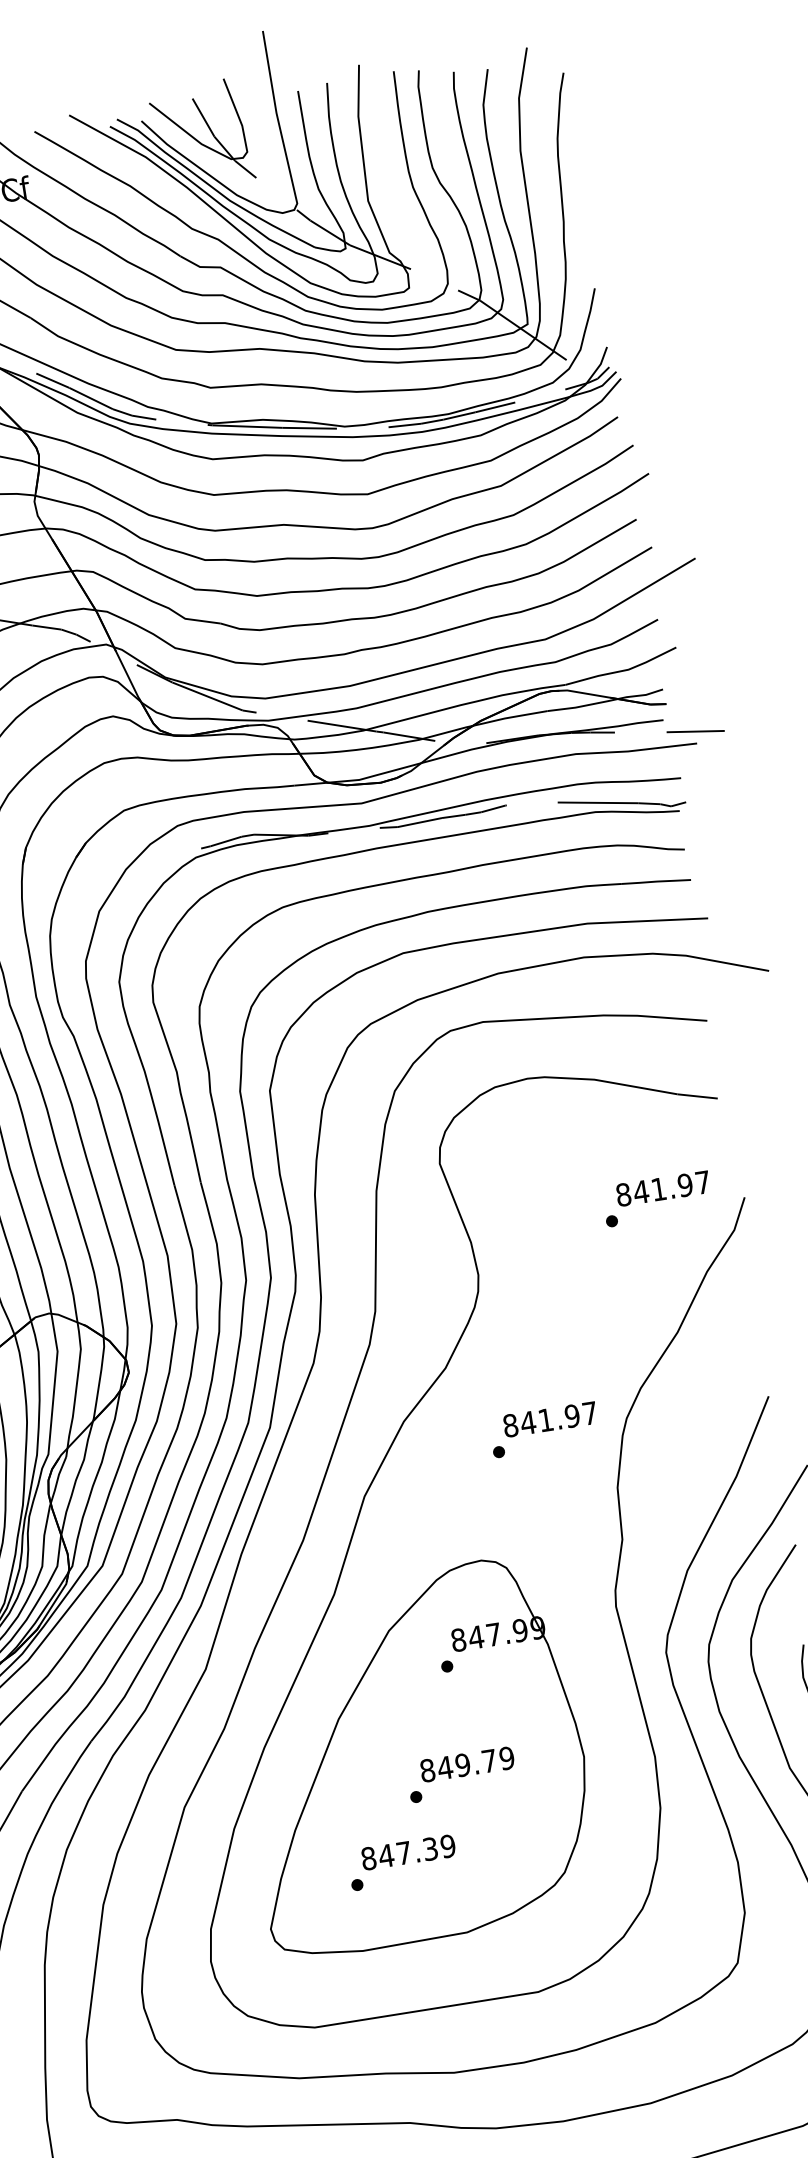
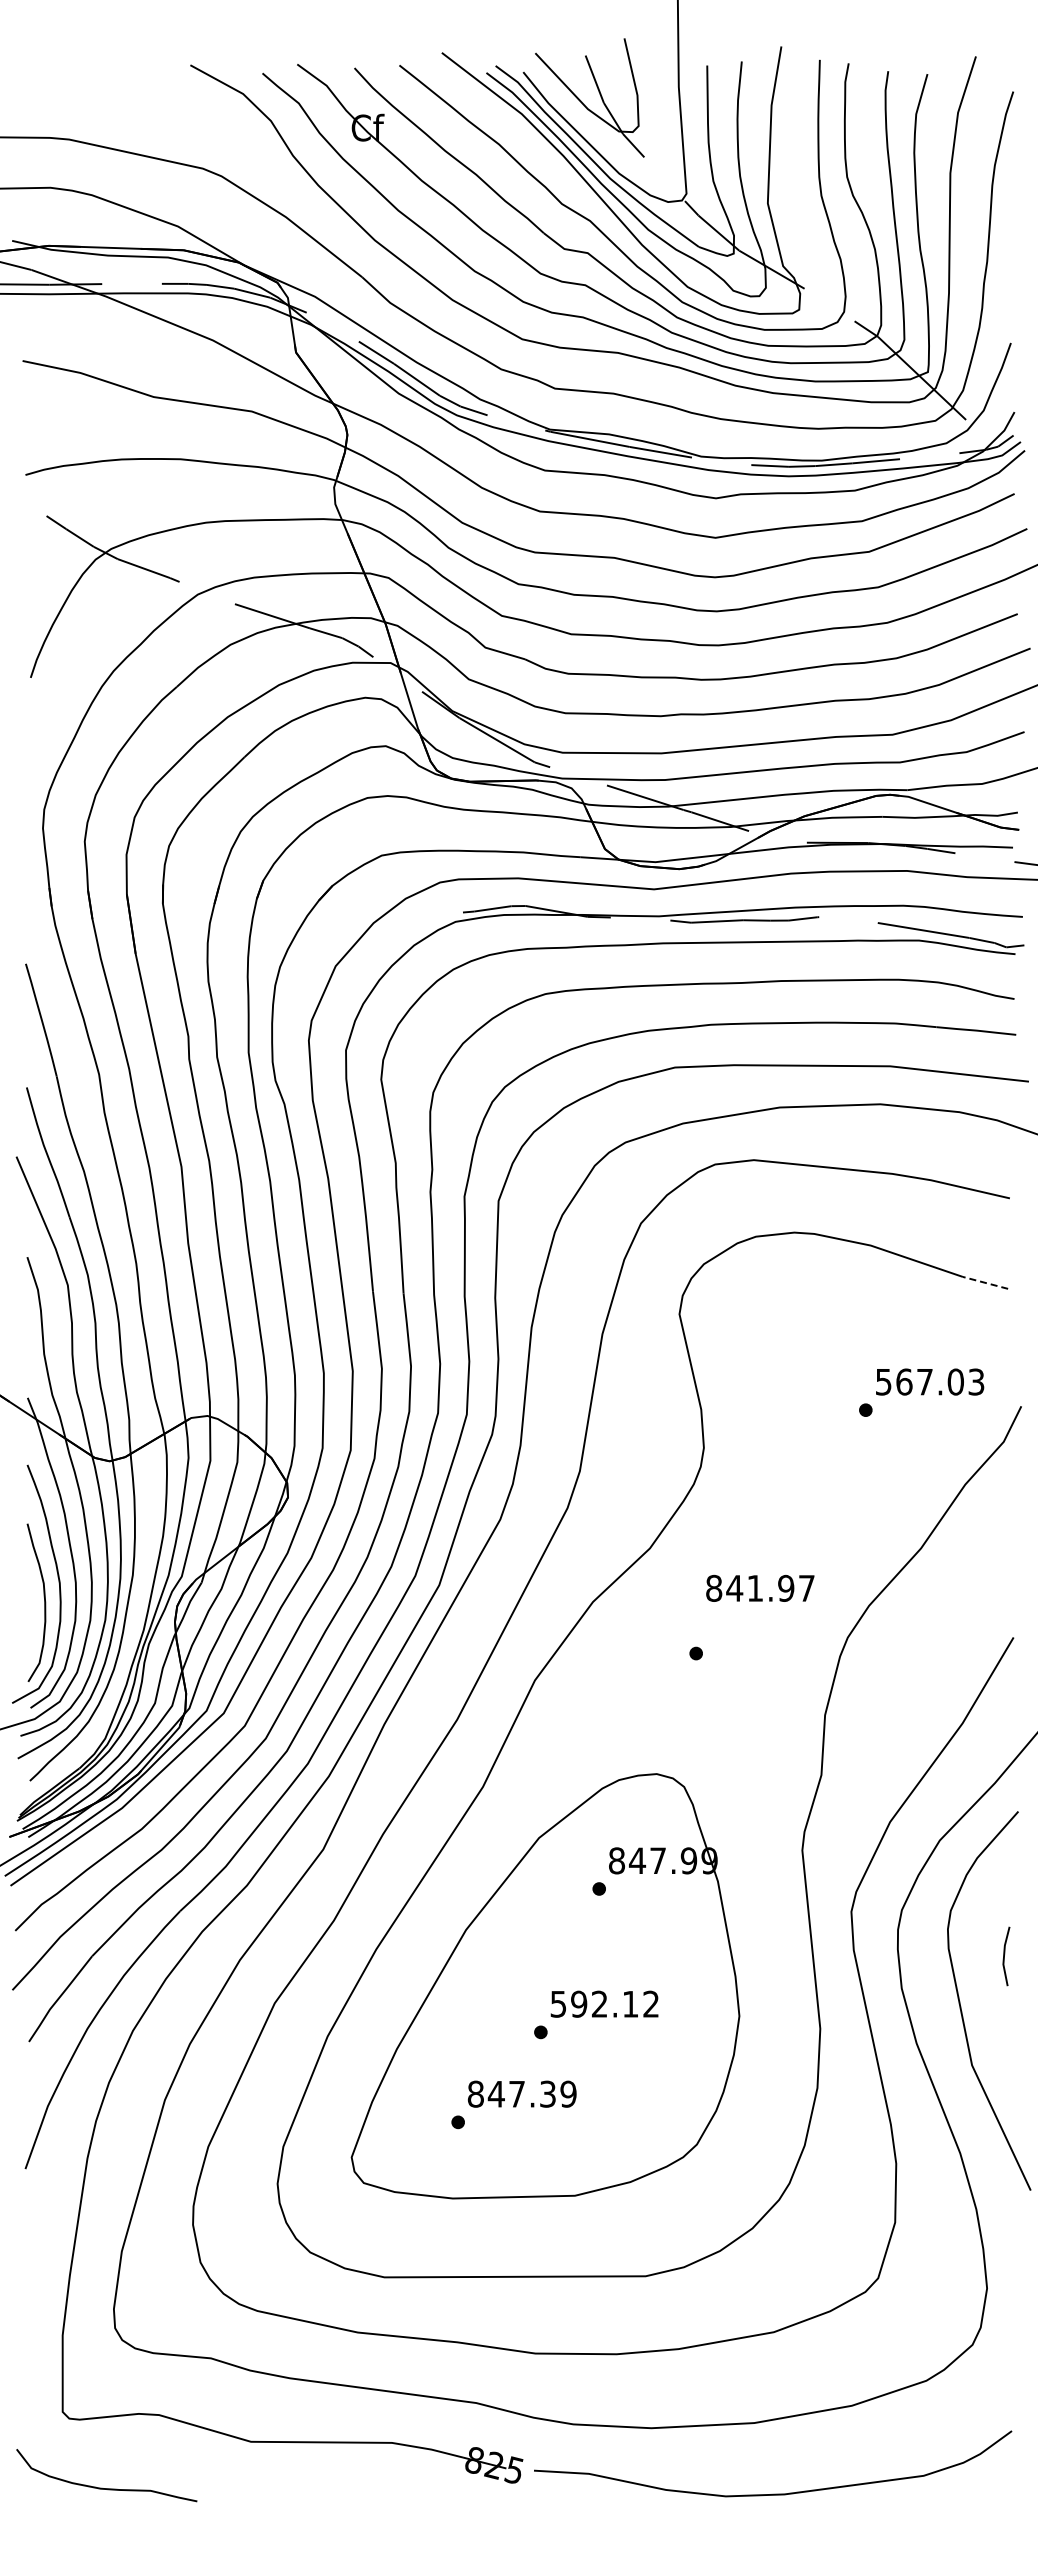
line: (697, 1096) -> (985, 1282), solid -> dashed
text: (662, 1188) -> (929, 1381), 841.97 -> 567.03
text: (550, 1418) -> (760, 1587), moved
text: (466, 1763) -> (604, 2003), 849.79 -> 592.12

